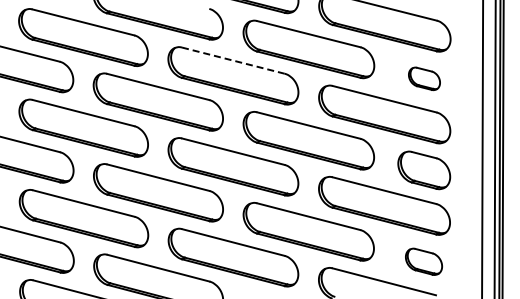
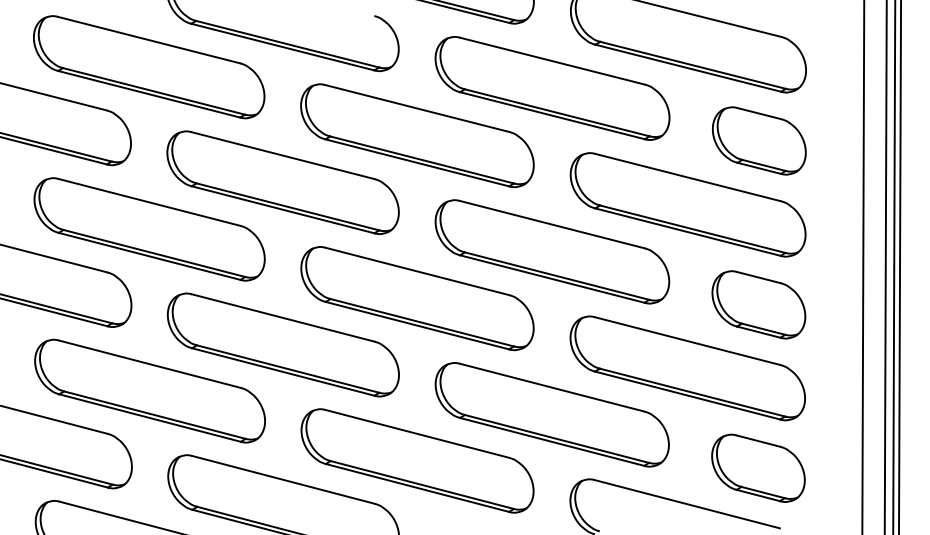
line: (233, 60) -> (417, 108), dashed -> solid
part: (424, 78) -> (759, 140), size x1.67
part: (423, 261) -> (757, 467), size x1.43

